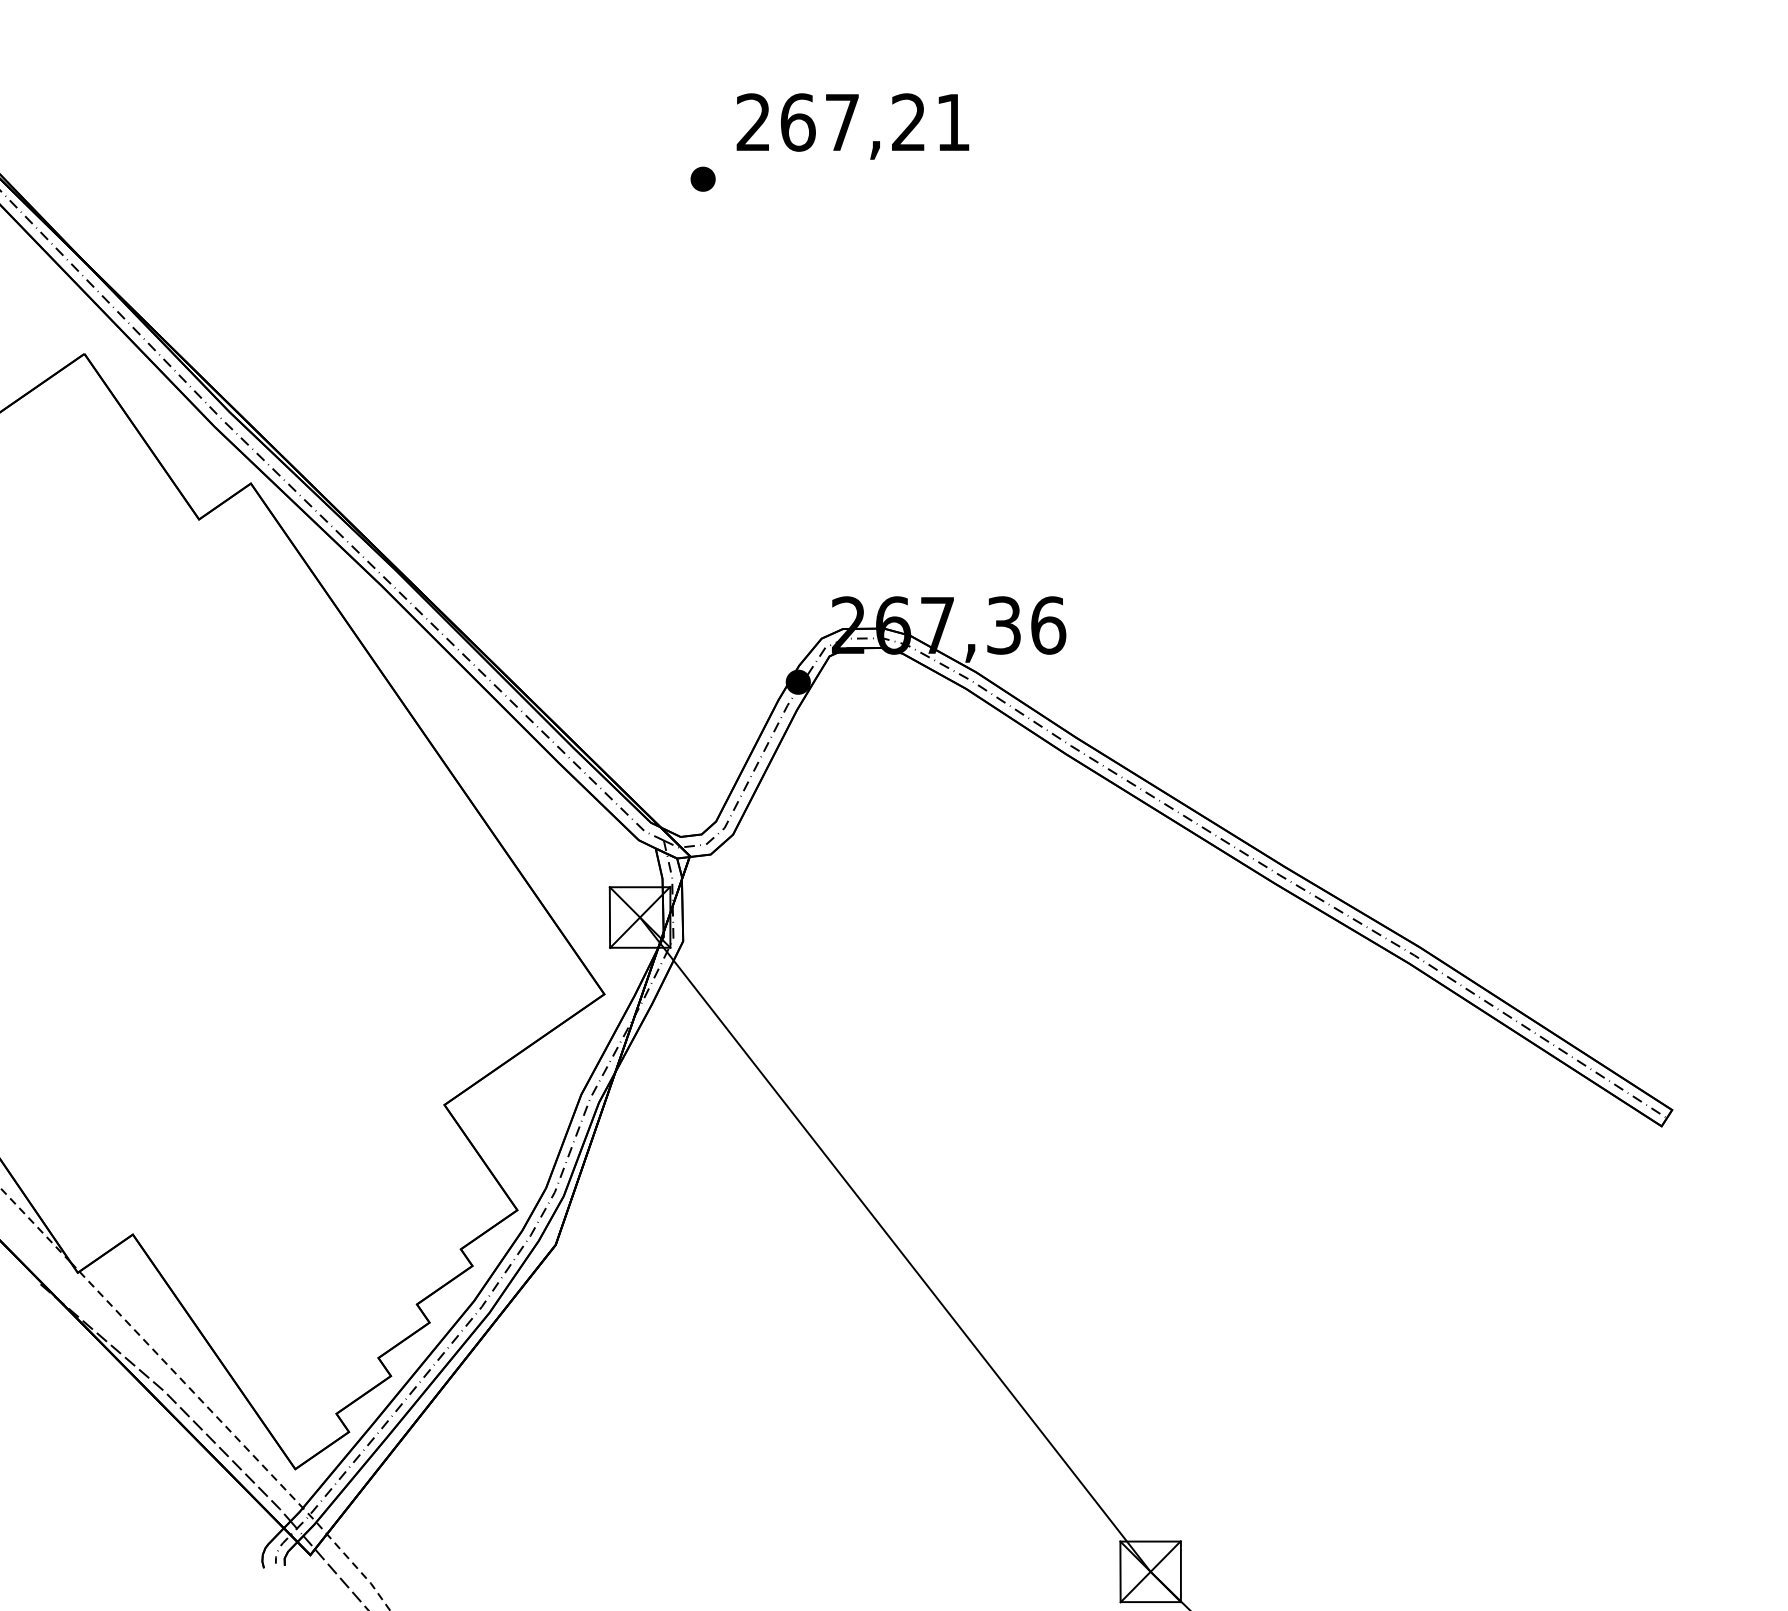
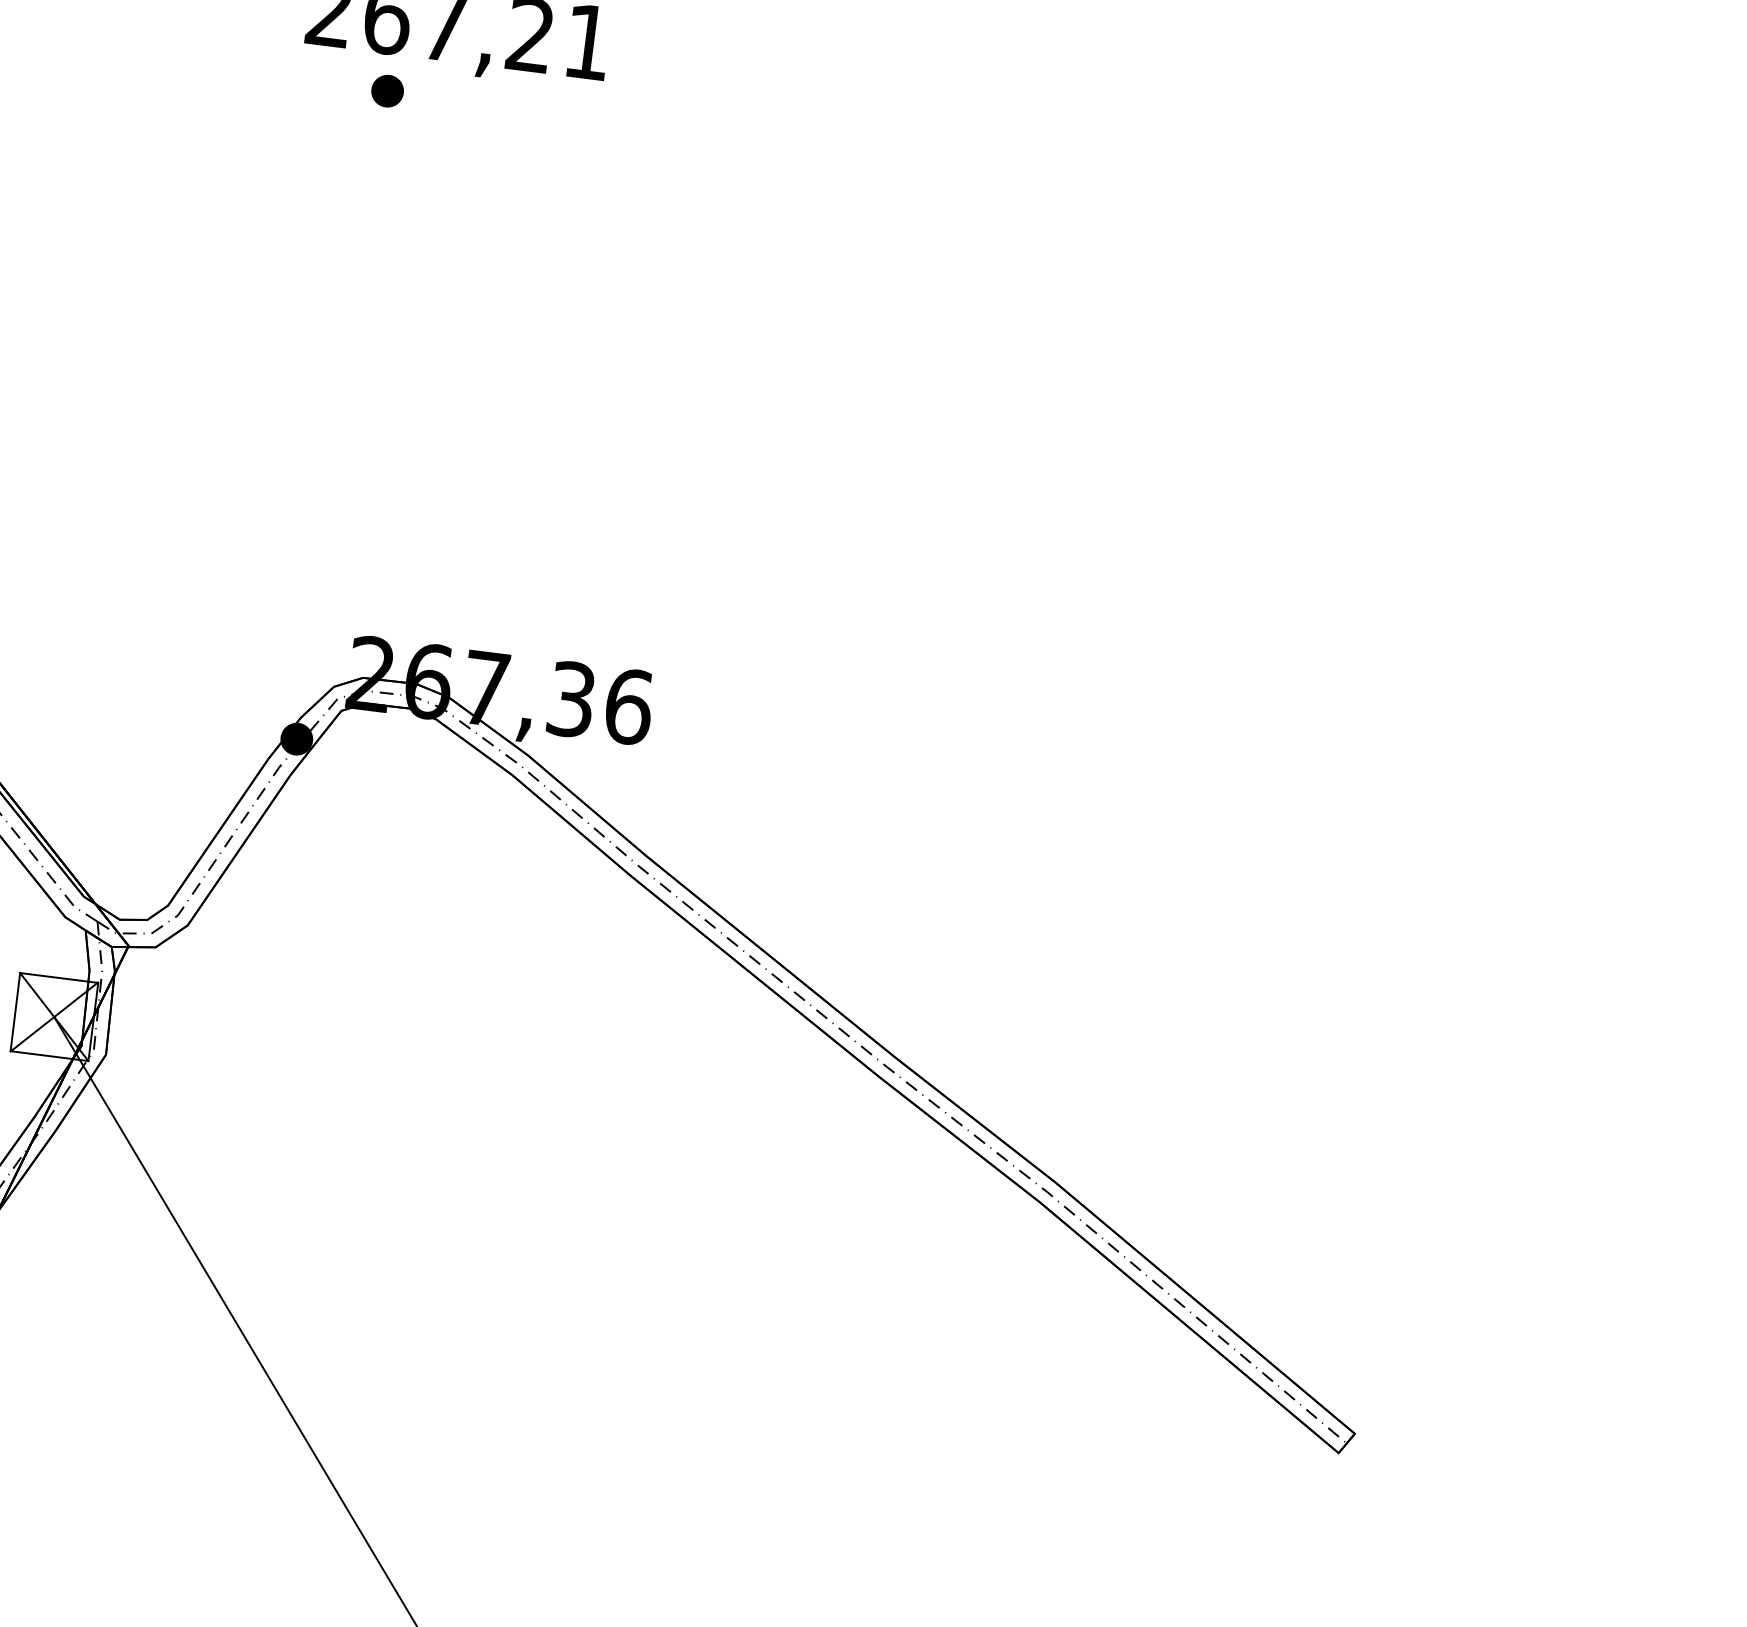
part: (702, 178) -> (386, 90), moved

